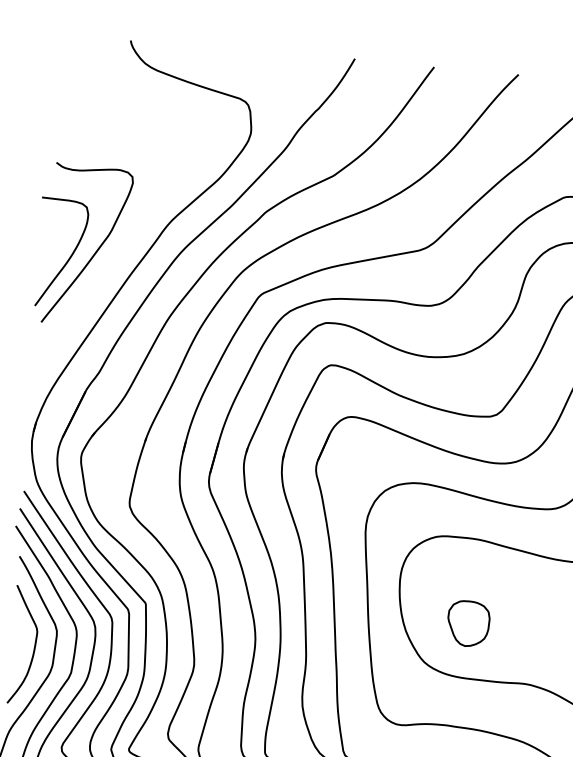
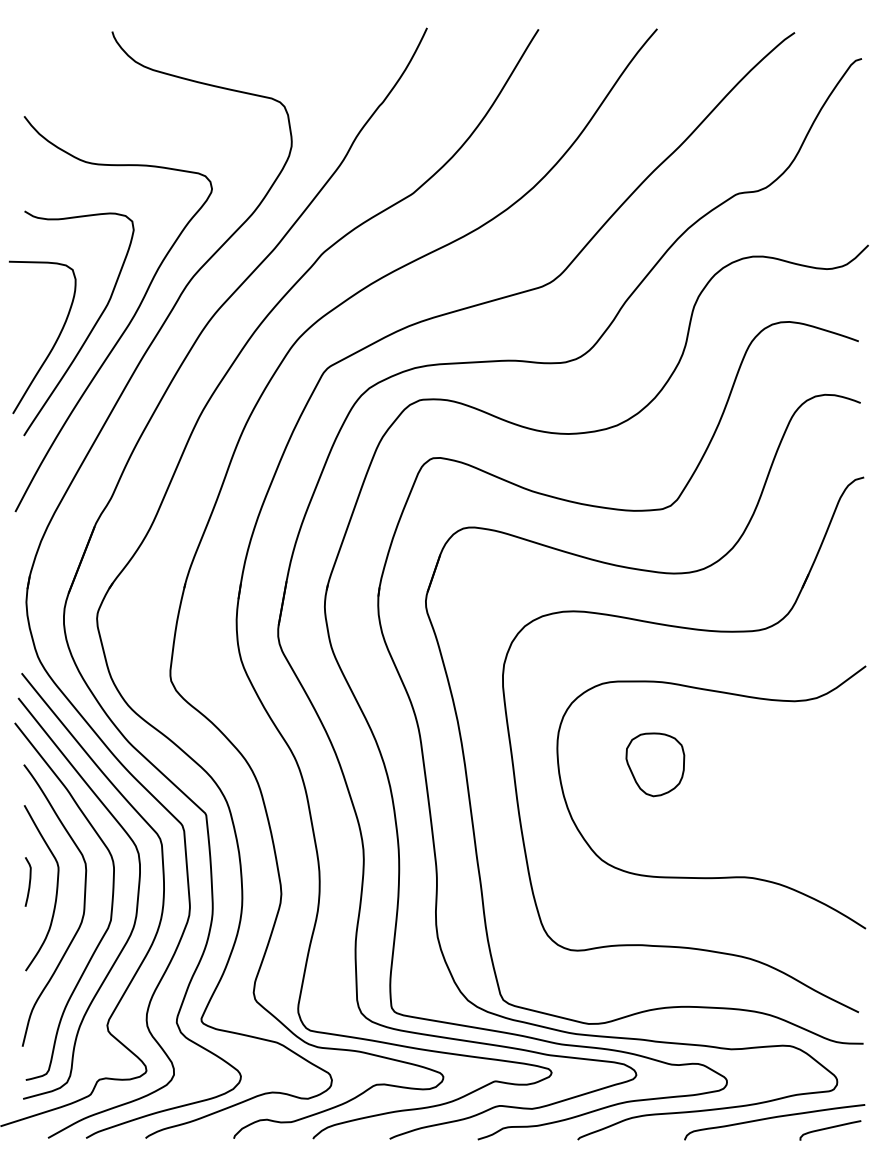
curve: (122, 249) -> (127, 324), added
part: (468, 623) -> (655, 764), moved
curve: (15, 639) -> (29, 881), added

